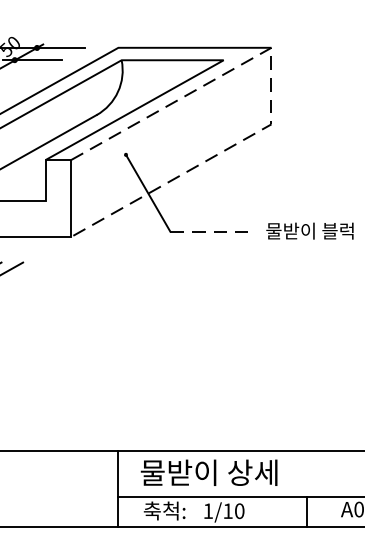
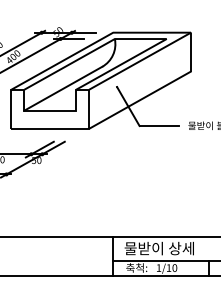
line: (270, 86) -> (190, 52), dashed -> solid
line: (209, 232) -> (159, 126), dashed -> solid

